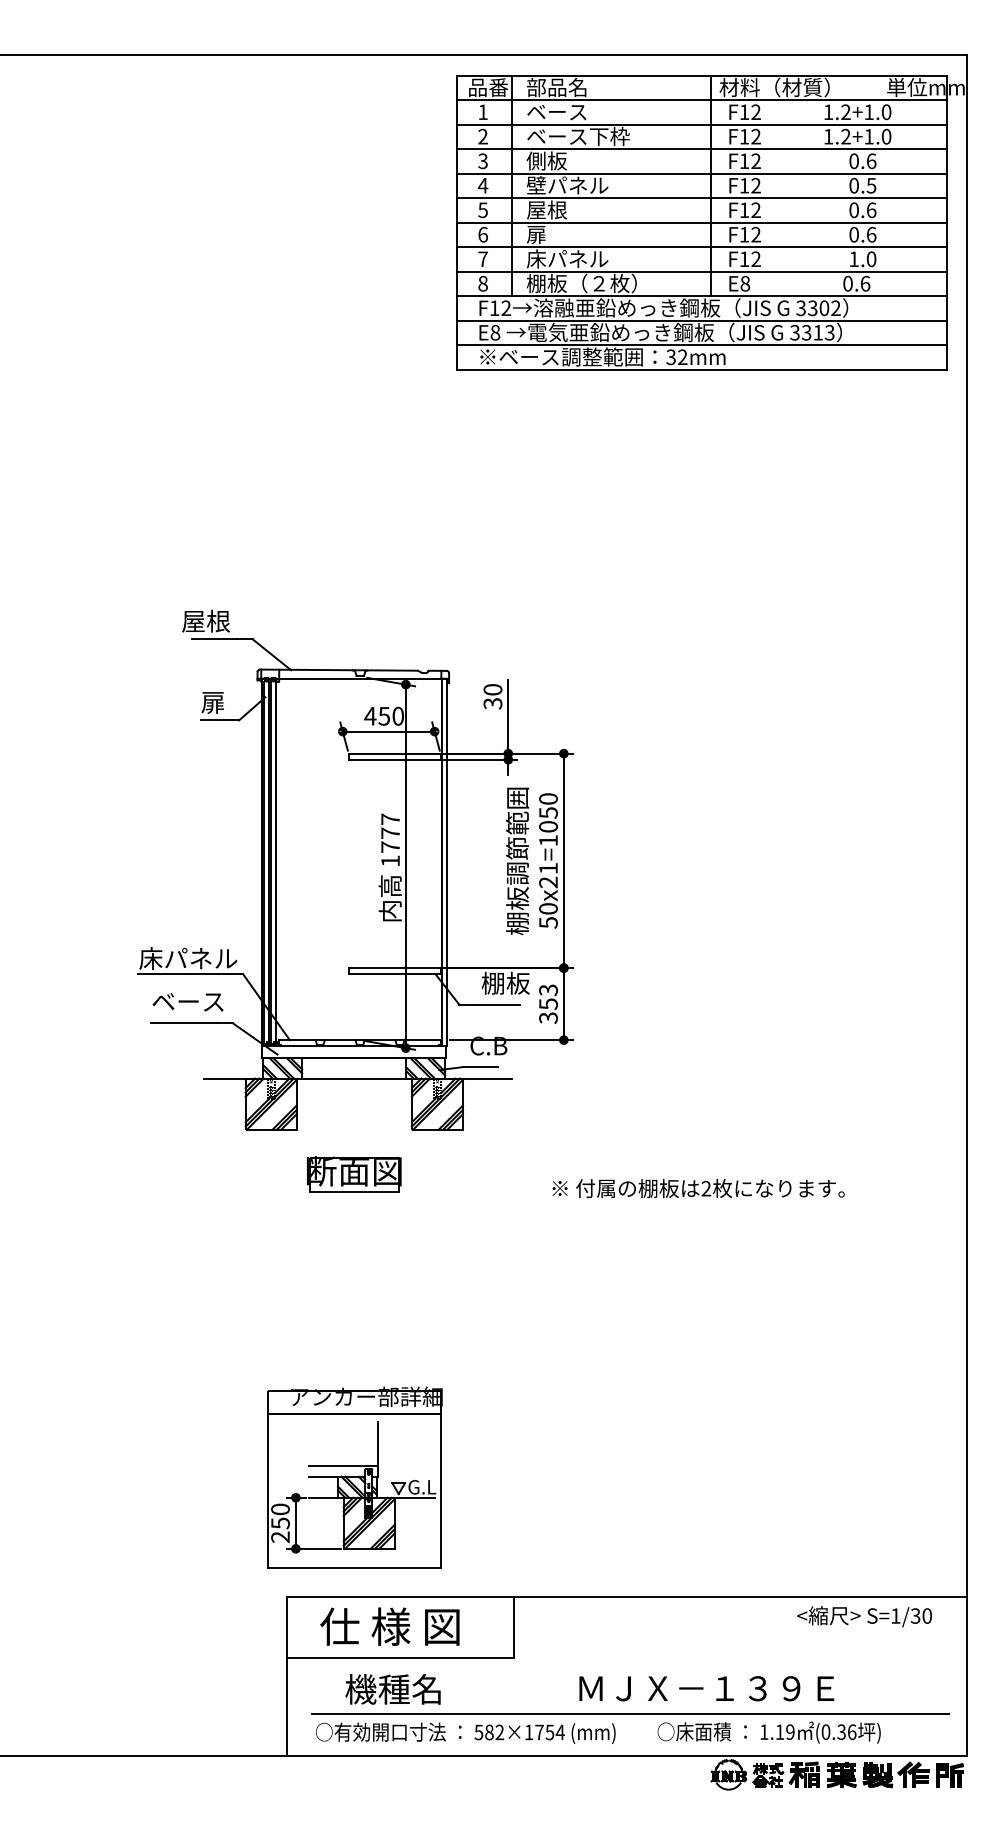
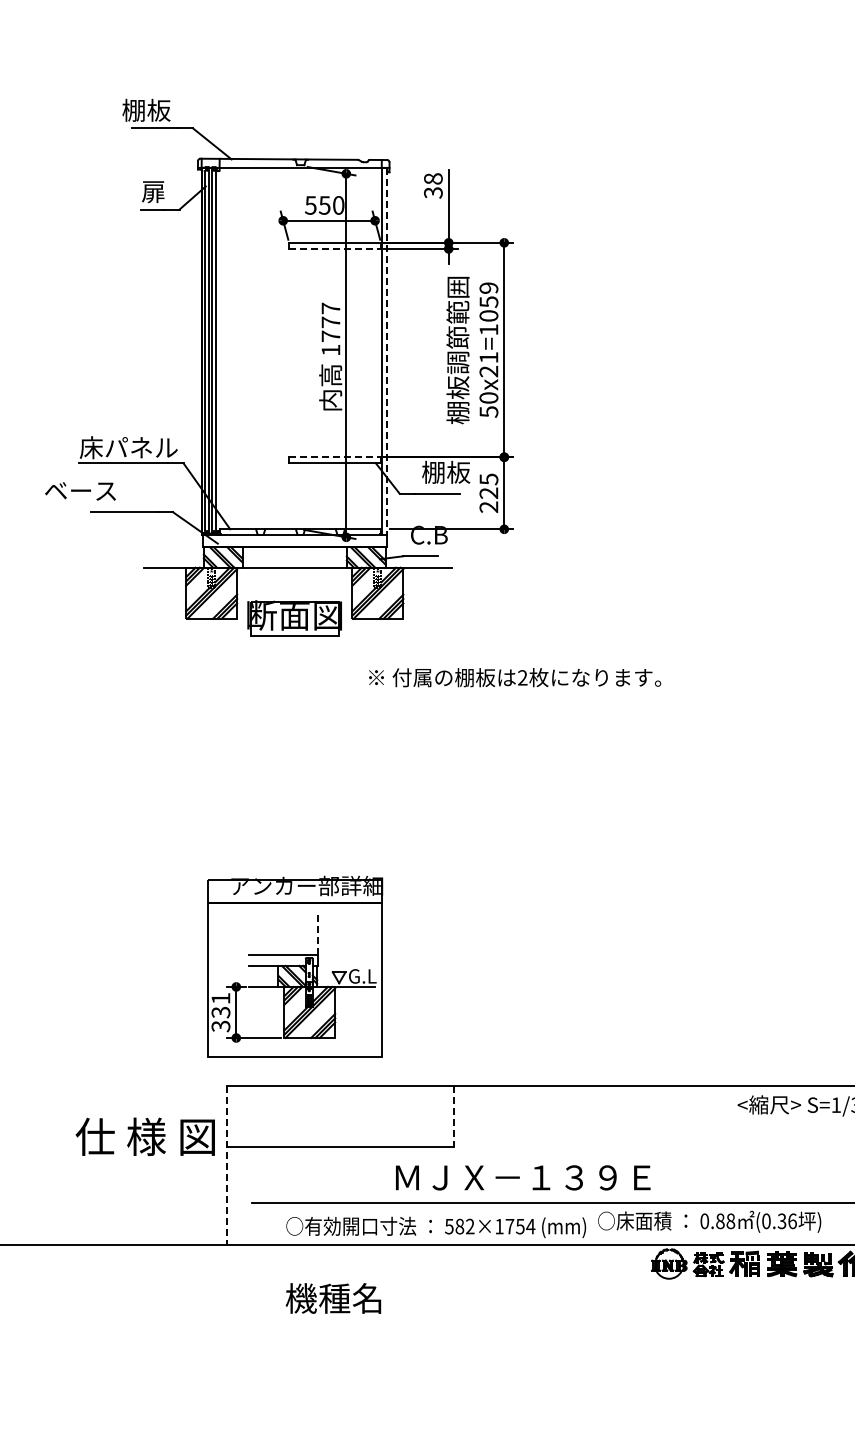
text: (205, 620) -> (145, 109), 屋根 -> 棚板
text: (493, 689) -> (433, 178), 30 -> 38
text: (370, 716) -> (310, 205), 450 -> 550
line: (394, 759) -> (334, 248), solid -> dashed
text: (548, 798) -> (488, 287), 50x21=1050 -> 50x21=1059
line: (446, 862) -> (386, 351), solid -> dashed
line: (394, 968) -> (334, 457), solid -> dashed
text: (187, 1002) -> (79, 491), moved
text: (548, 1003) -> (488, 492), 353 -> 225
part: (354, 1174) -> (294, 618), moved
text: (698, 1188) -> (514, 677), moved
line: (378, 1443) -> (318, 932), solid -> dashed
text: (280, 1523) -> (220, 1012), 250 -> 331
text: (389, 1626) -> (144, 1136), moved
line: (513, 1627) -> (453, 1116), solid -> dashed
line: (287, 1676) -> (227, 1165), solid -> dashed
text: (706, 1688) -> (522, 1177), moved
text: (392, 1689) -> (332, 1298), moved
text: (465, 1732) -> (435, 1226), moved
text: (777, 1732) -> (717, 1221), 1.19 -> 0.88

